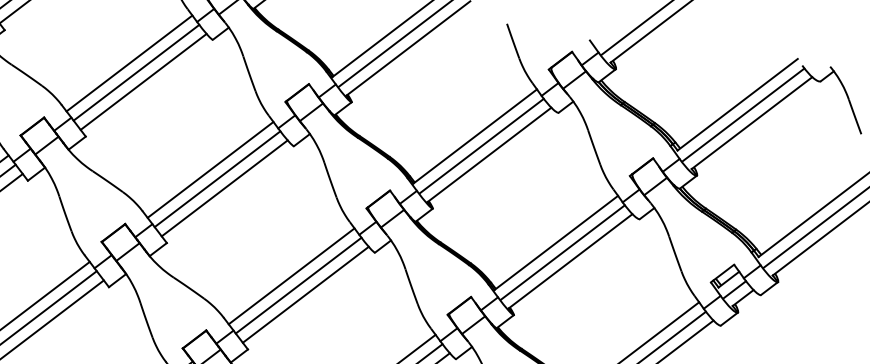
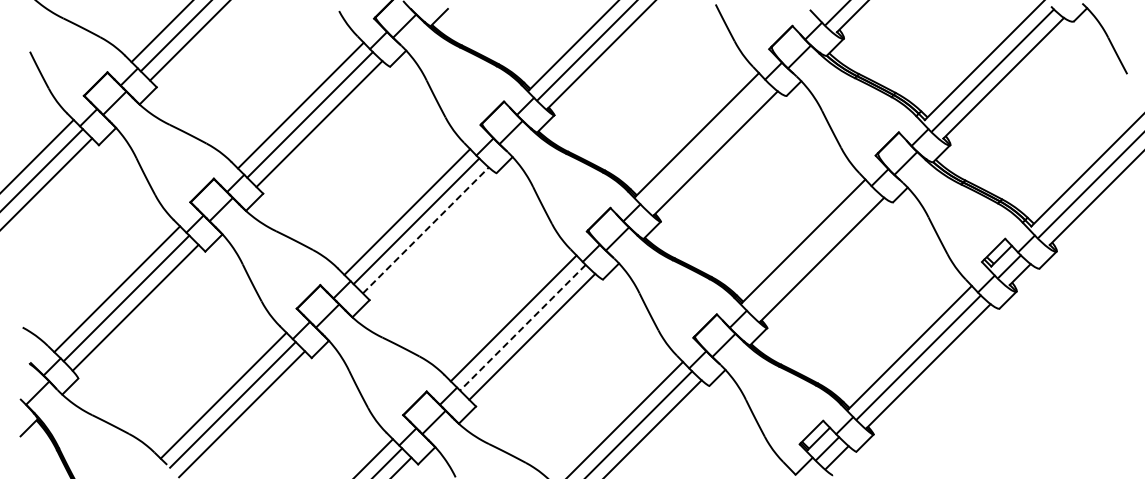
line: (481, 145) -> (705, 144), removed
line: (225, 188) -> (426, 230), solid -> dashed
line: (562, 252) -> (812, 251), removed
line: (298, 285) -> (522, 327), solid -> dashed

